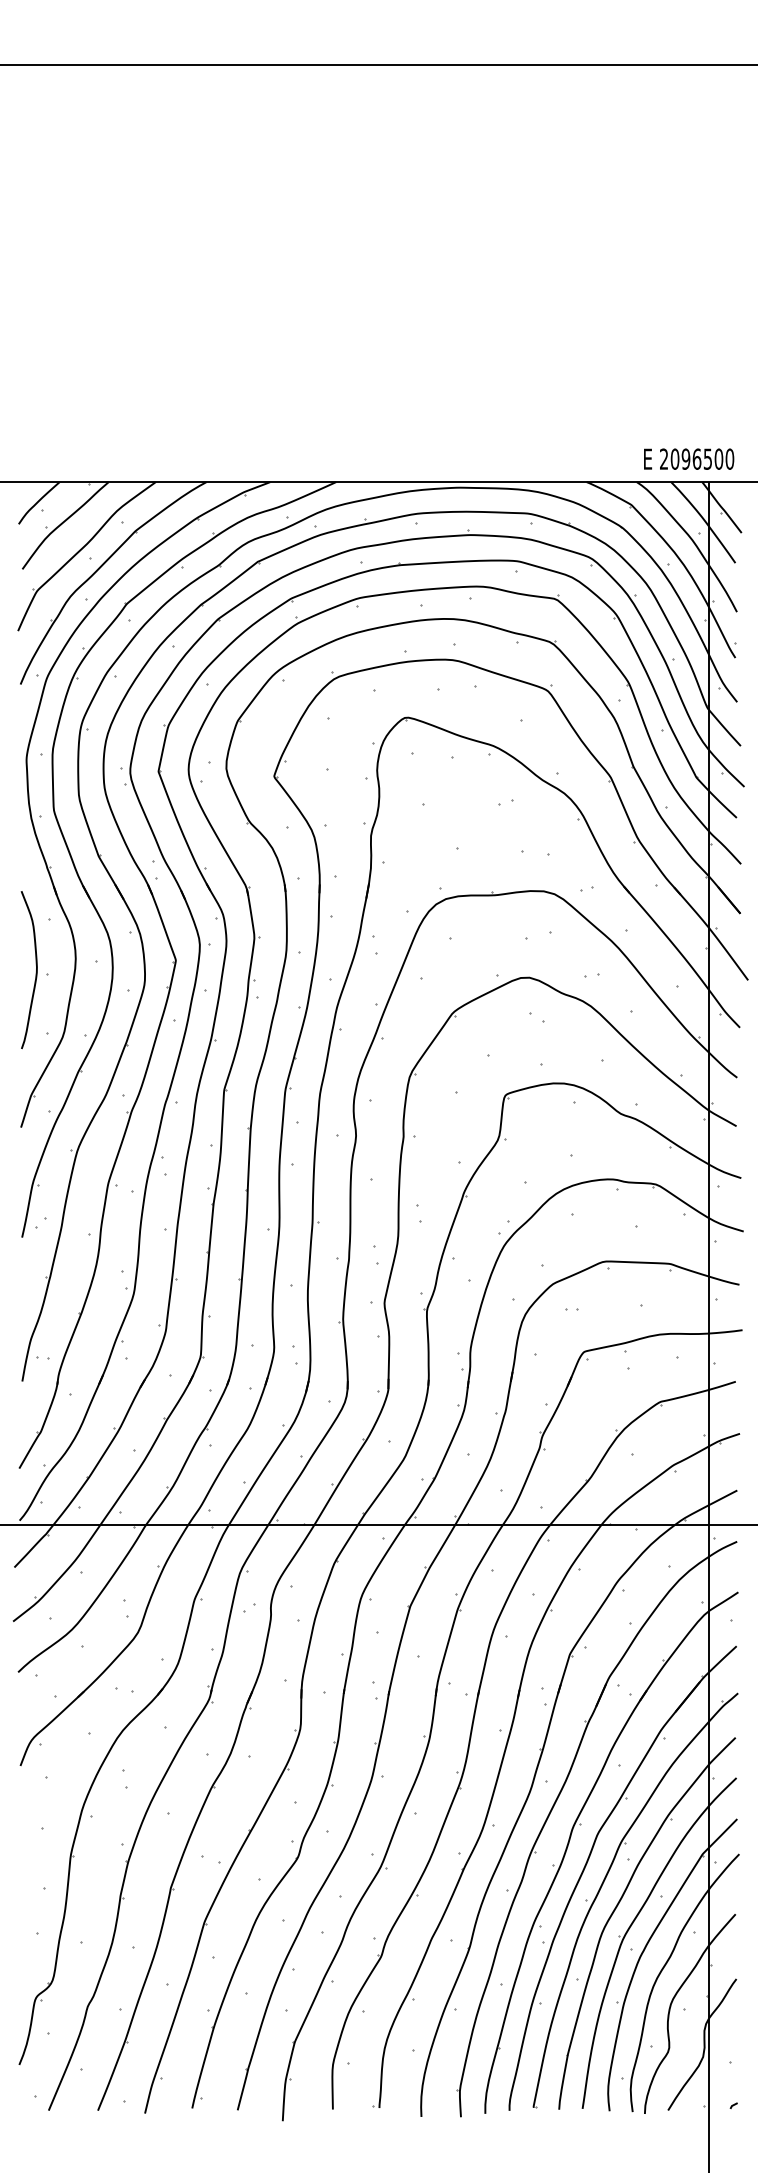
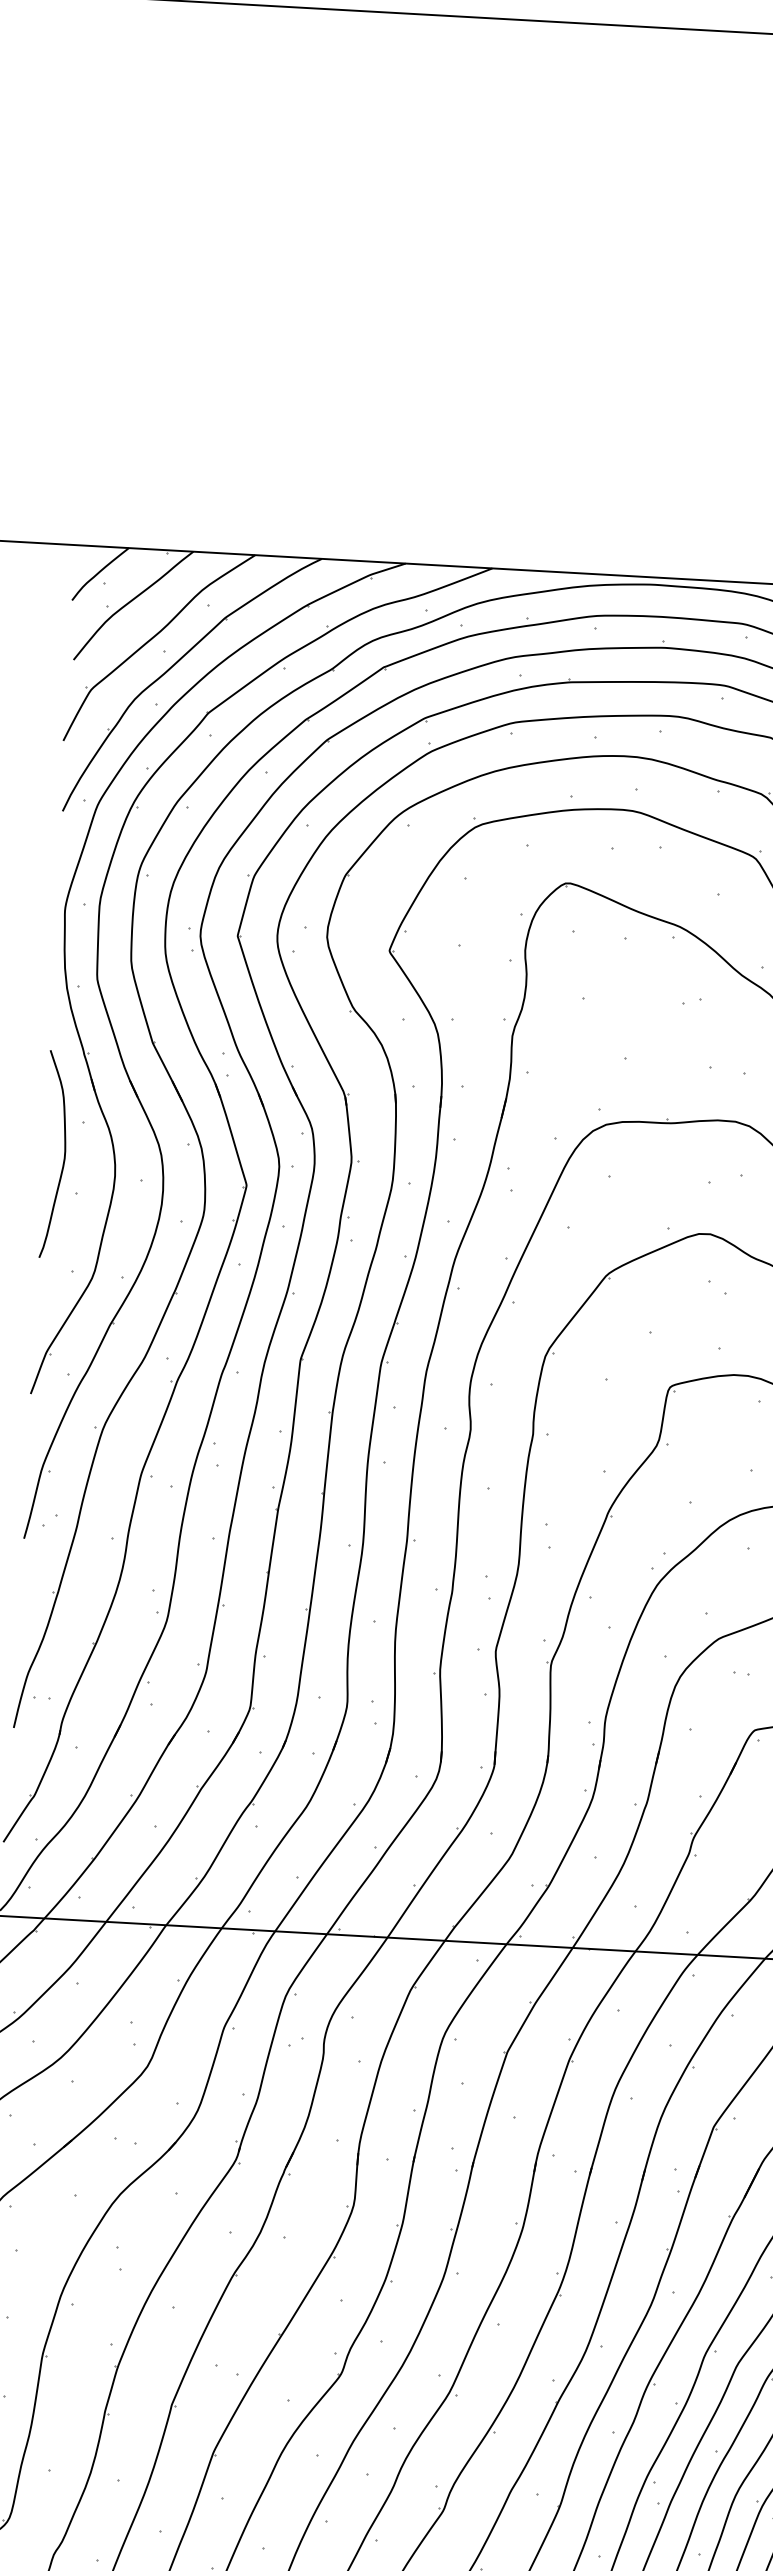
curve: (35, 972) -> (62, 1158), moved

